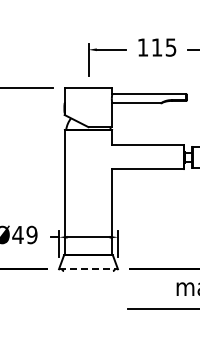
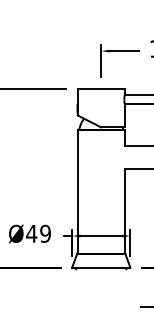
line: (89, 269) -> (102, 267), dashed -> solid

